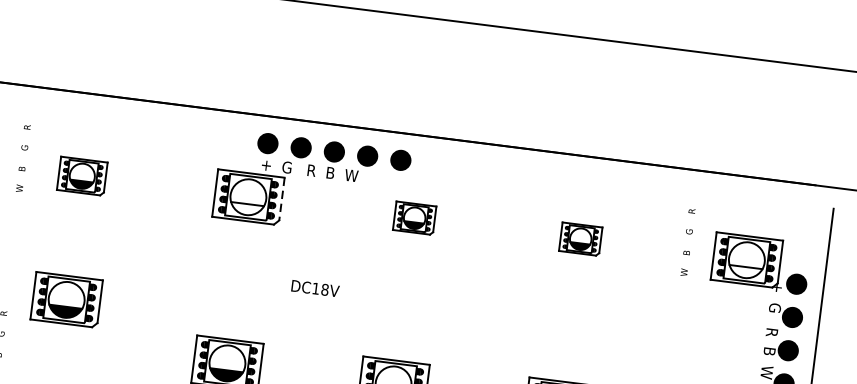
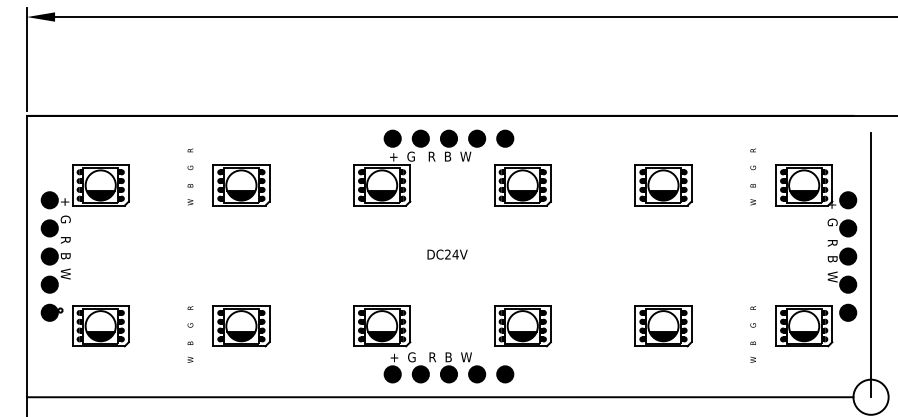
part: (82, 176) -> (241, 185), size x1.43
line: (282, 199) -> (410, 183), dashed -> solid
fill: (247, 209) -> (382, 195), added
part: (414, 218) -> (522, 185), size x1.67
part: (580, 239) -> (663, 185), size x1.67
fill: (745, 272) -> (804, 195), added
text: (320, 289) -> (451, 254), DC18V -> DC24V
part: (66, 300) -> (241, 326), moved

